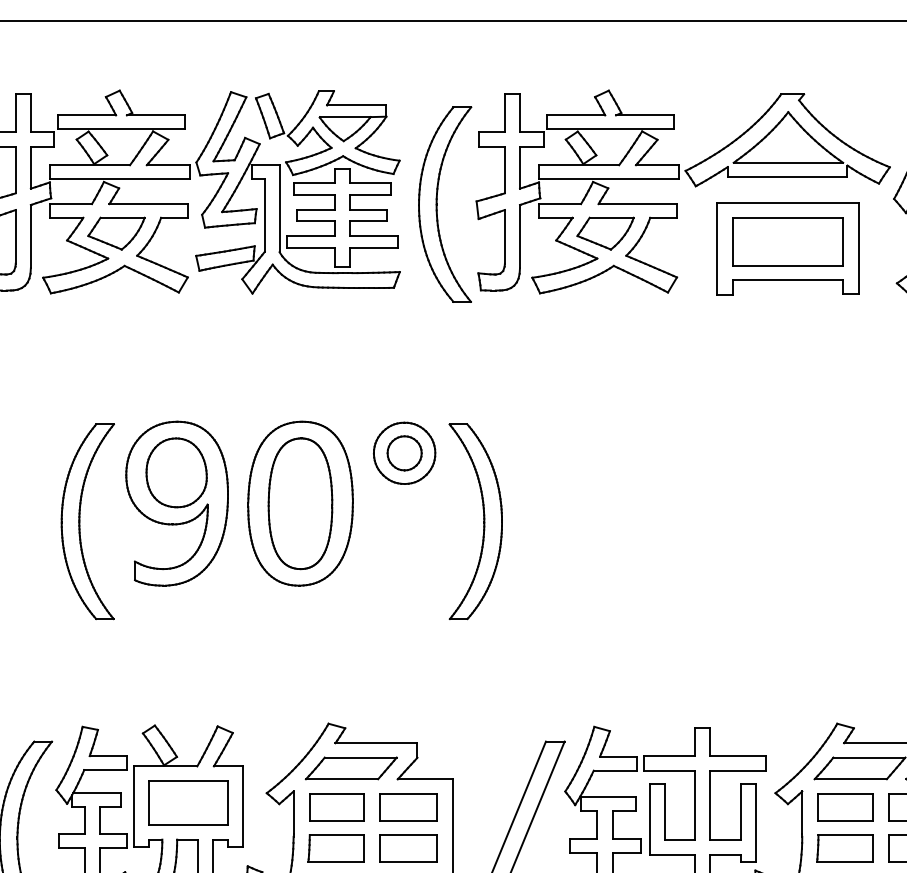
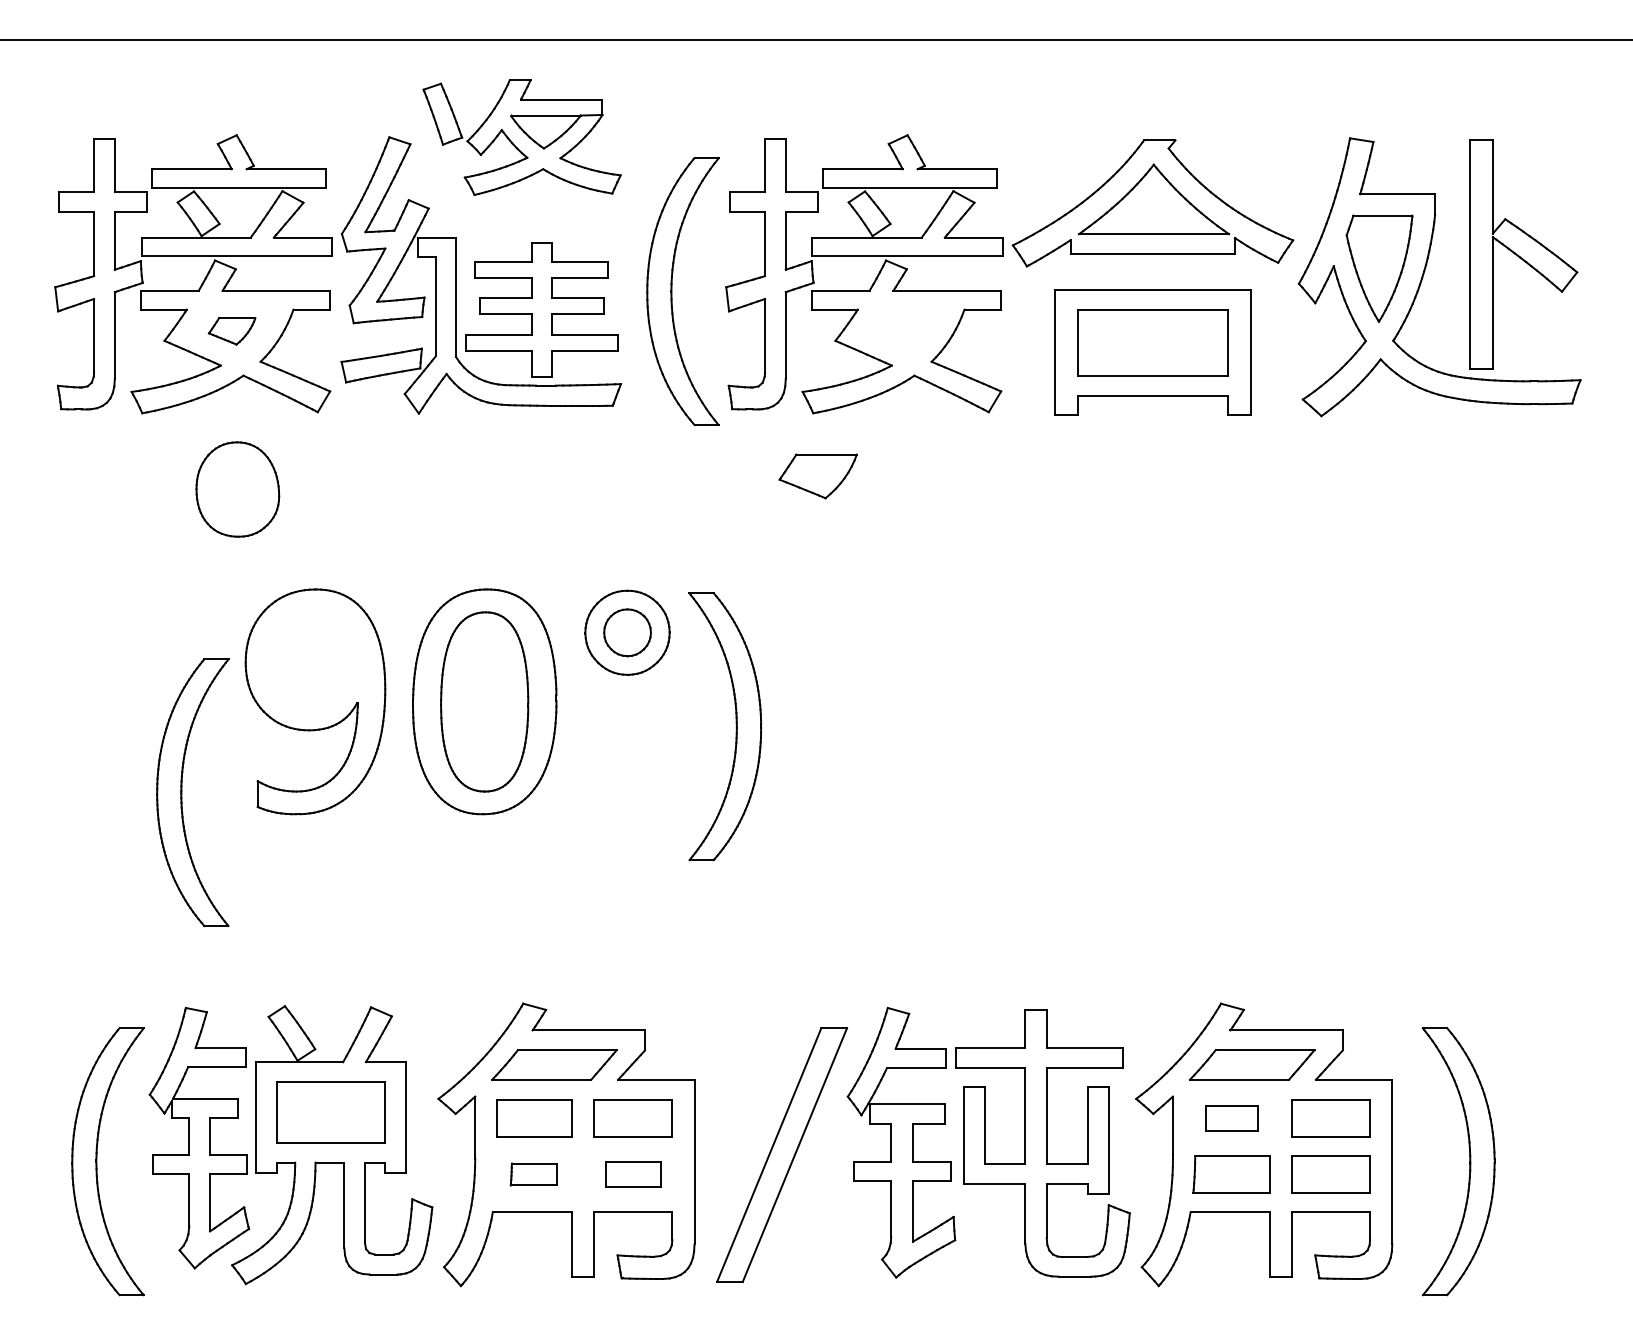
part: (327, 133) -> (521, 137), moved
part: (115, 233) -> (231, 331), size x0.6
part: (605, 233) -> (817, 476), moved
part: (176, 472) -> (237, 489), moved
part: (80, 521) -> (182, 792), moved
part: (845, 807) -> (1232, 1118), size x0.7
part: (336, 848) -> (533, 1174), size x0.6
part: (408, 848) -> (632, 1174), size x0.7

